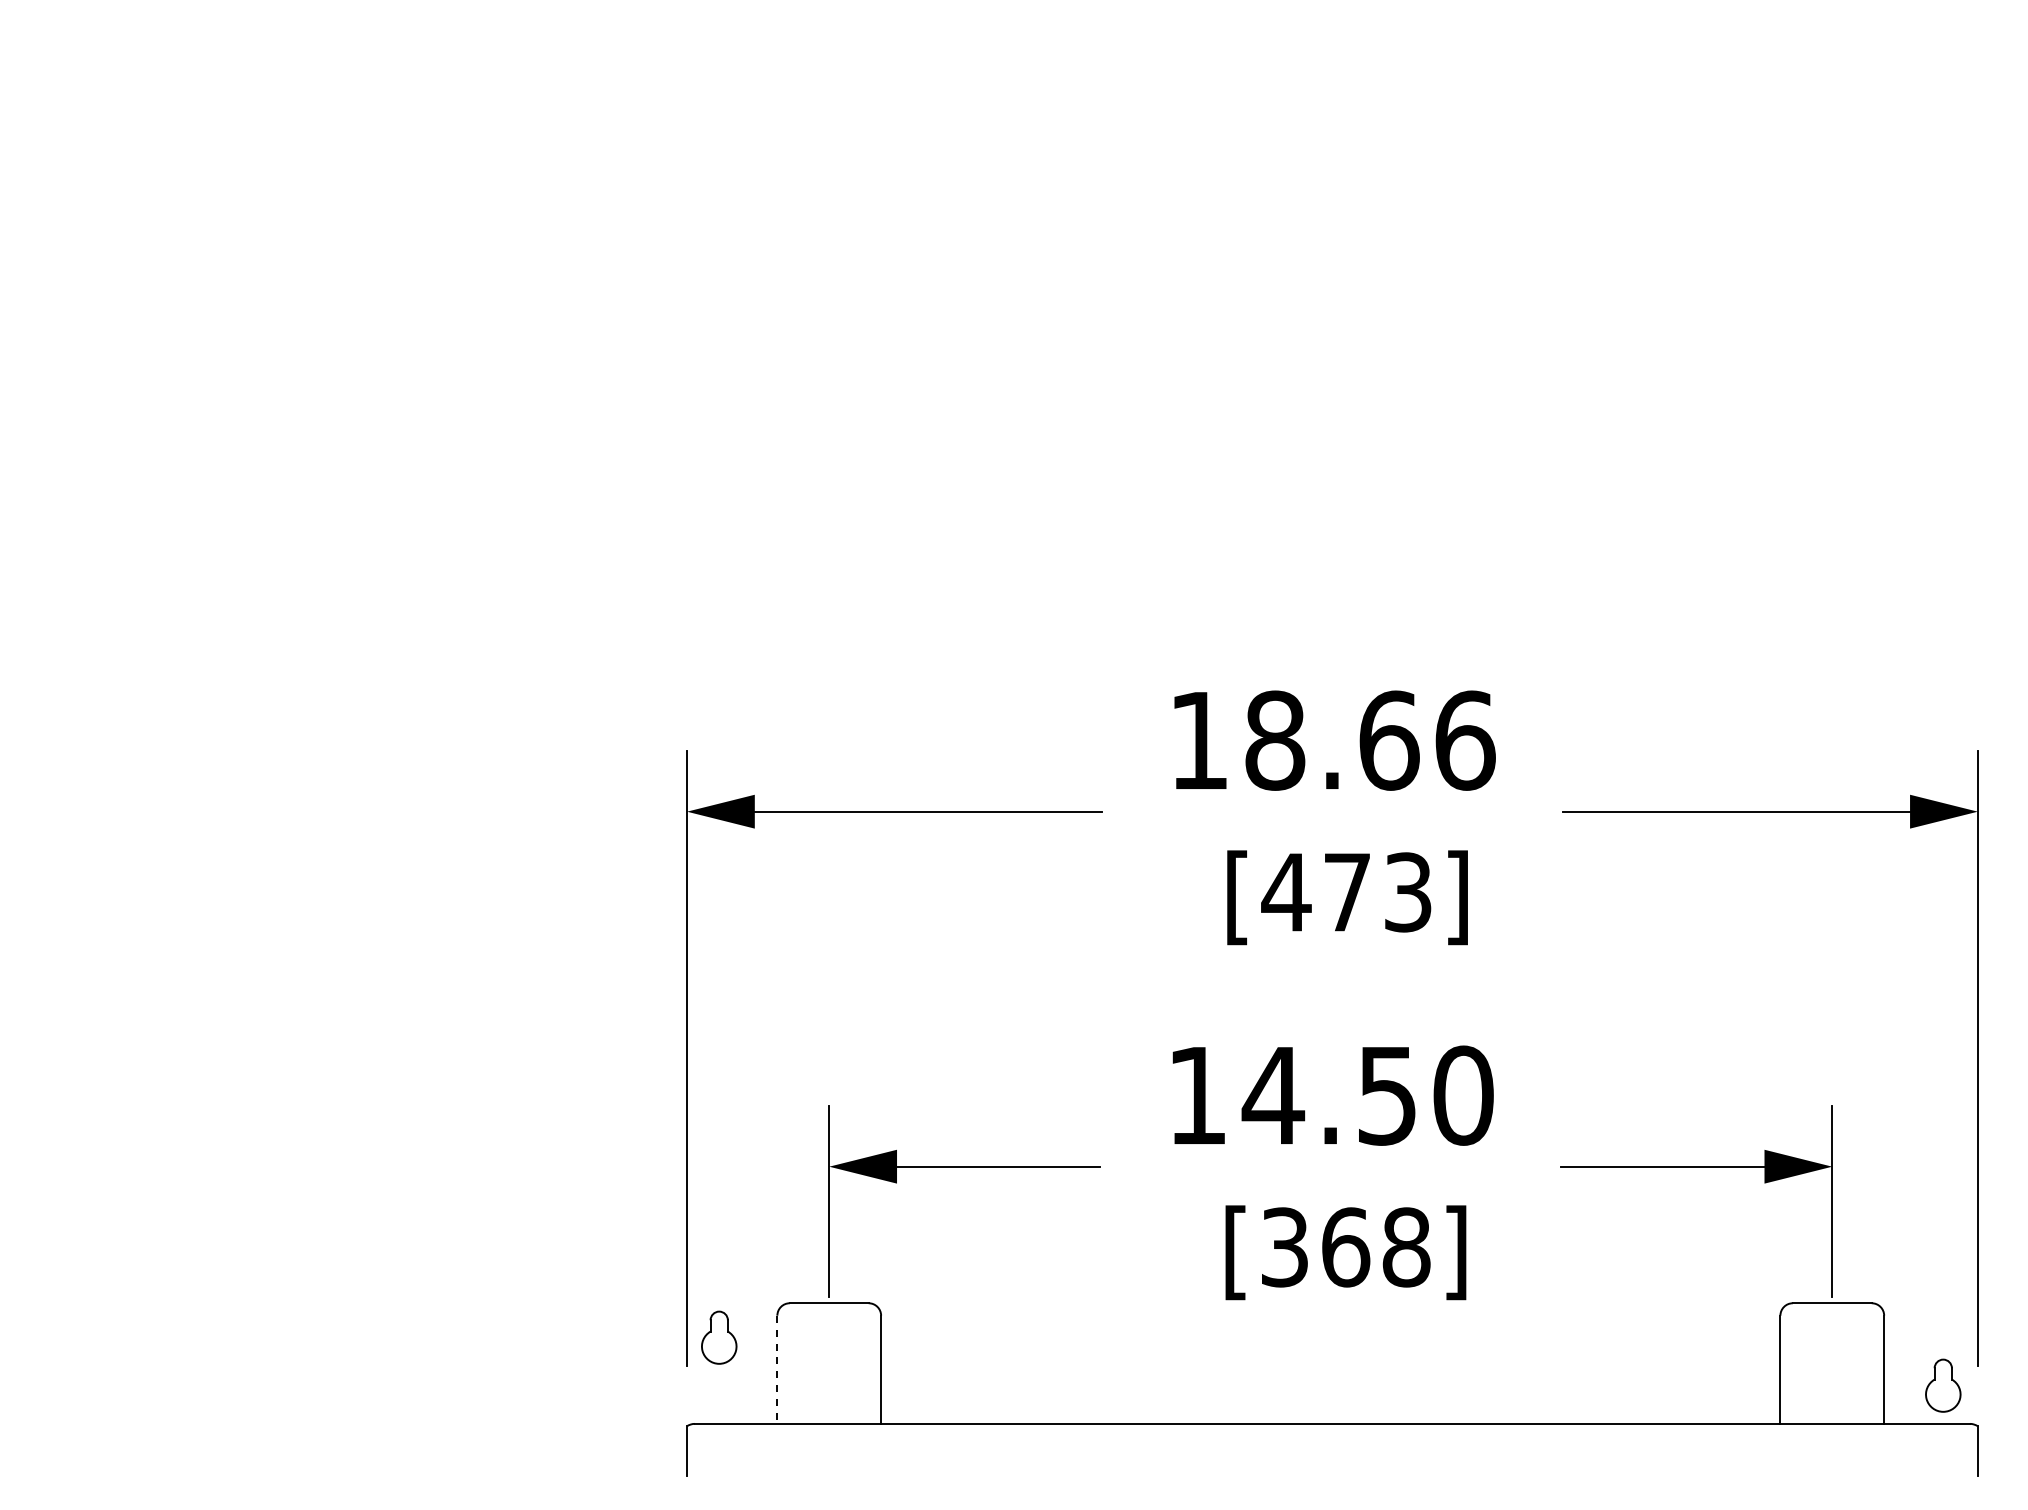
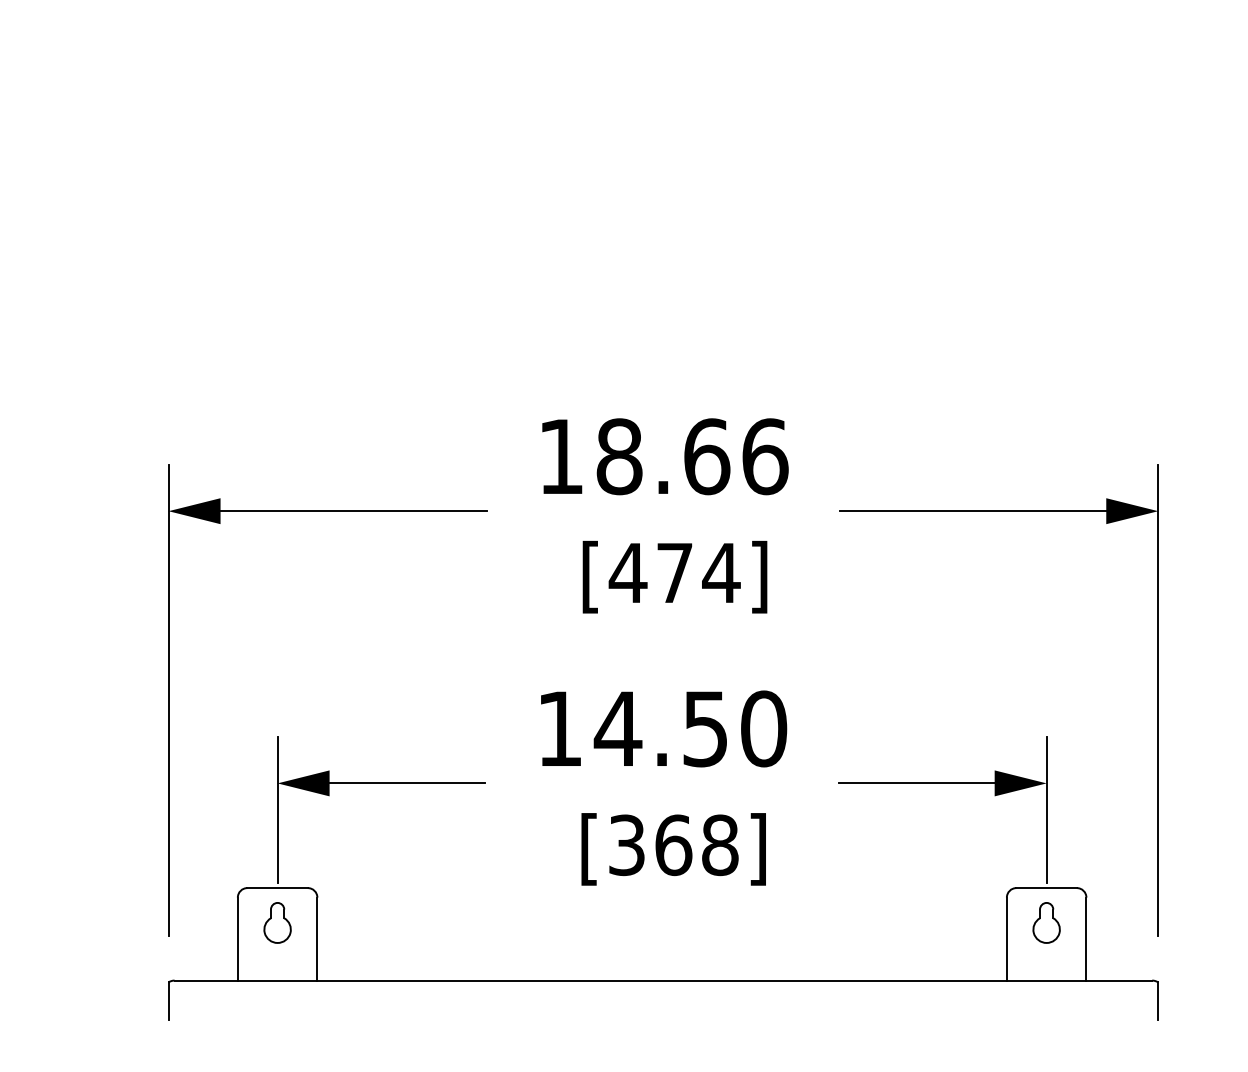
text: (1407, 892) -> (720, 573), [473] -> [474]
part: (719, 1337) -> (277, 922), moved
line: (777, 1370) -> (237, 939), dashed -> solid
part: (1943, 1385) -> (1046, 922), moved

